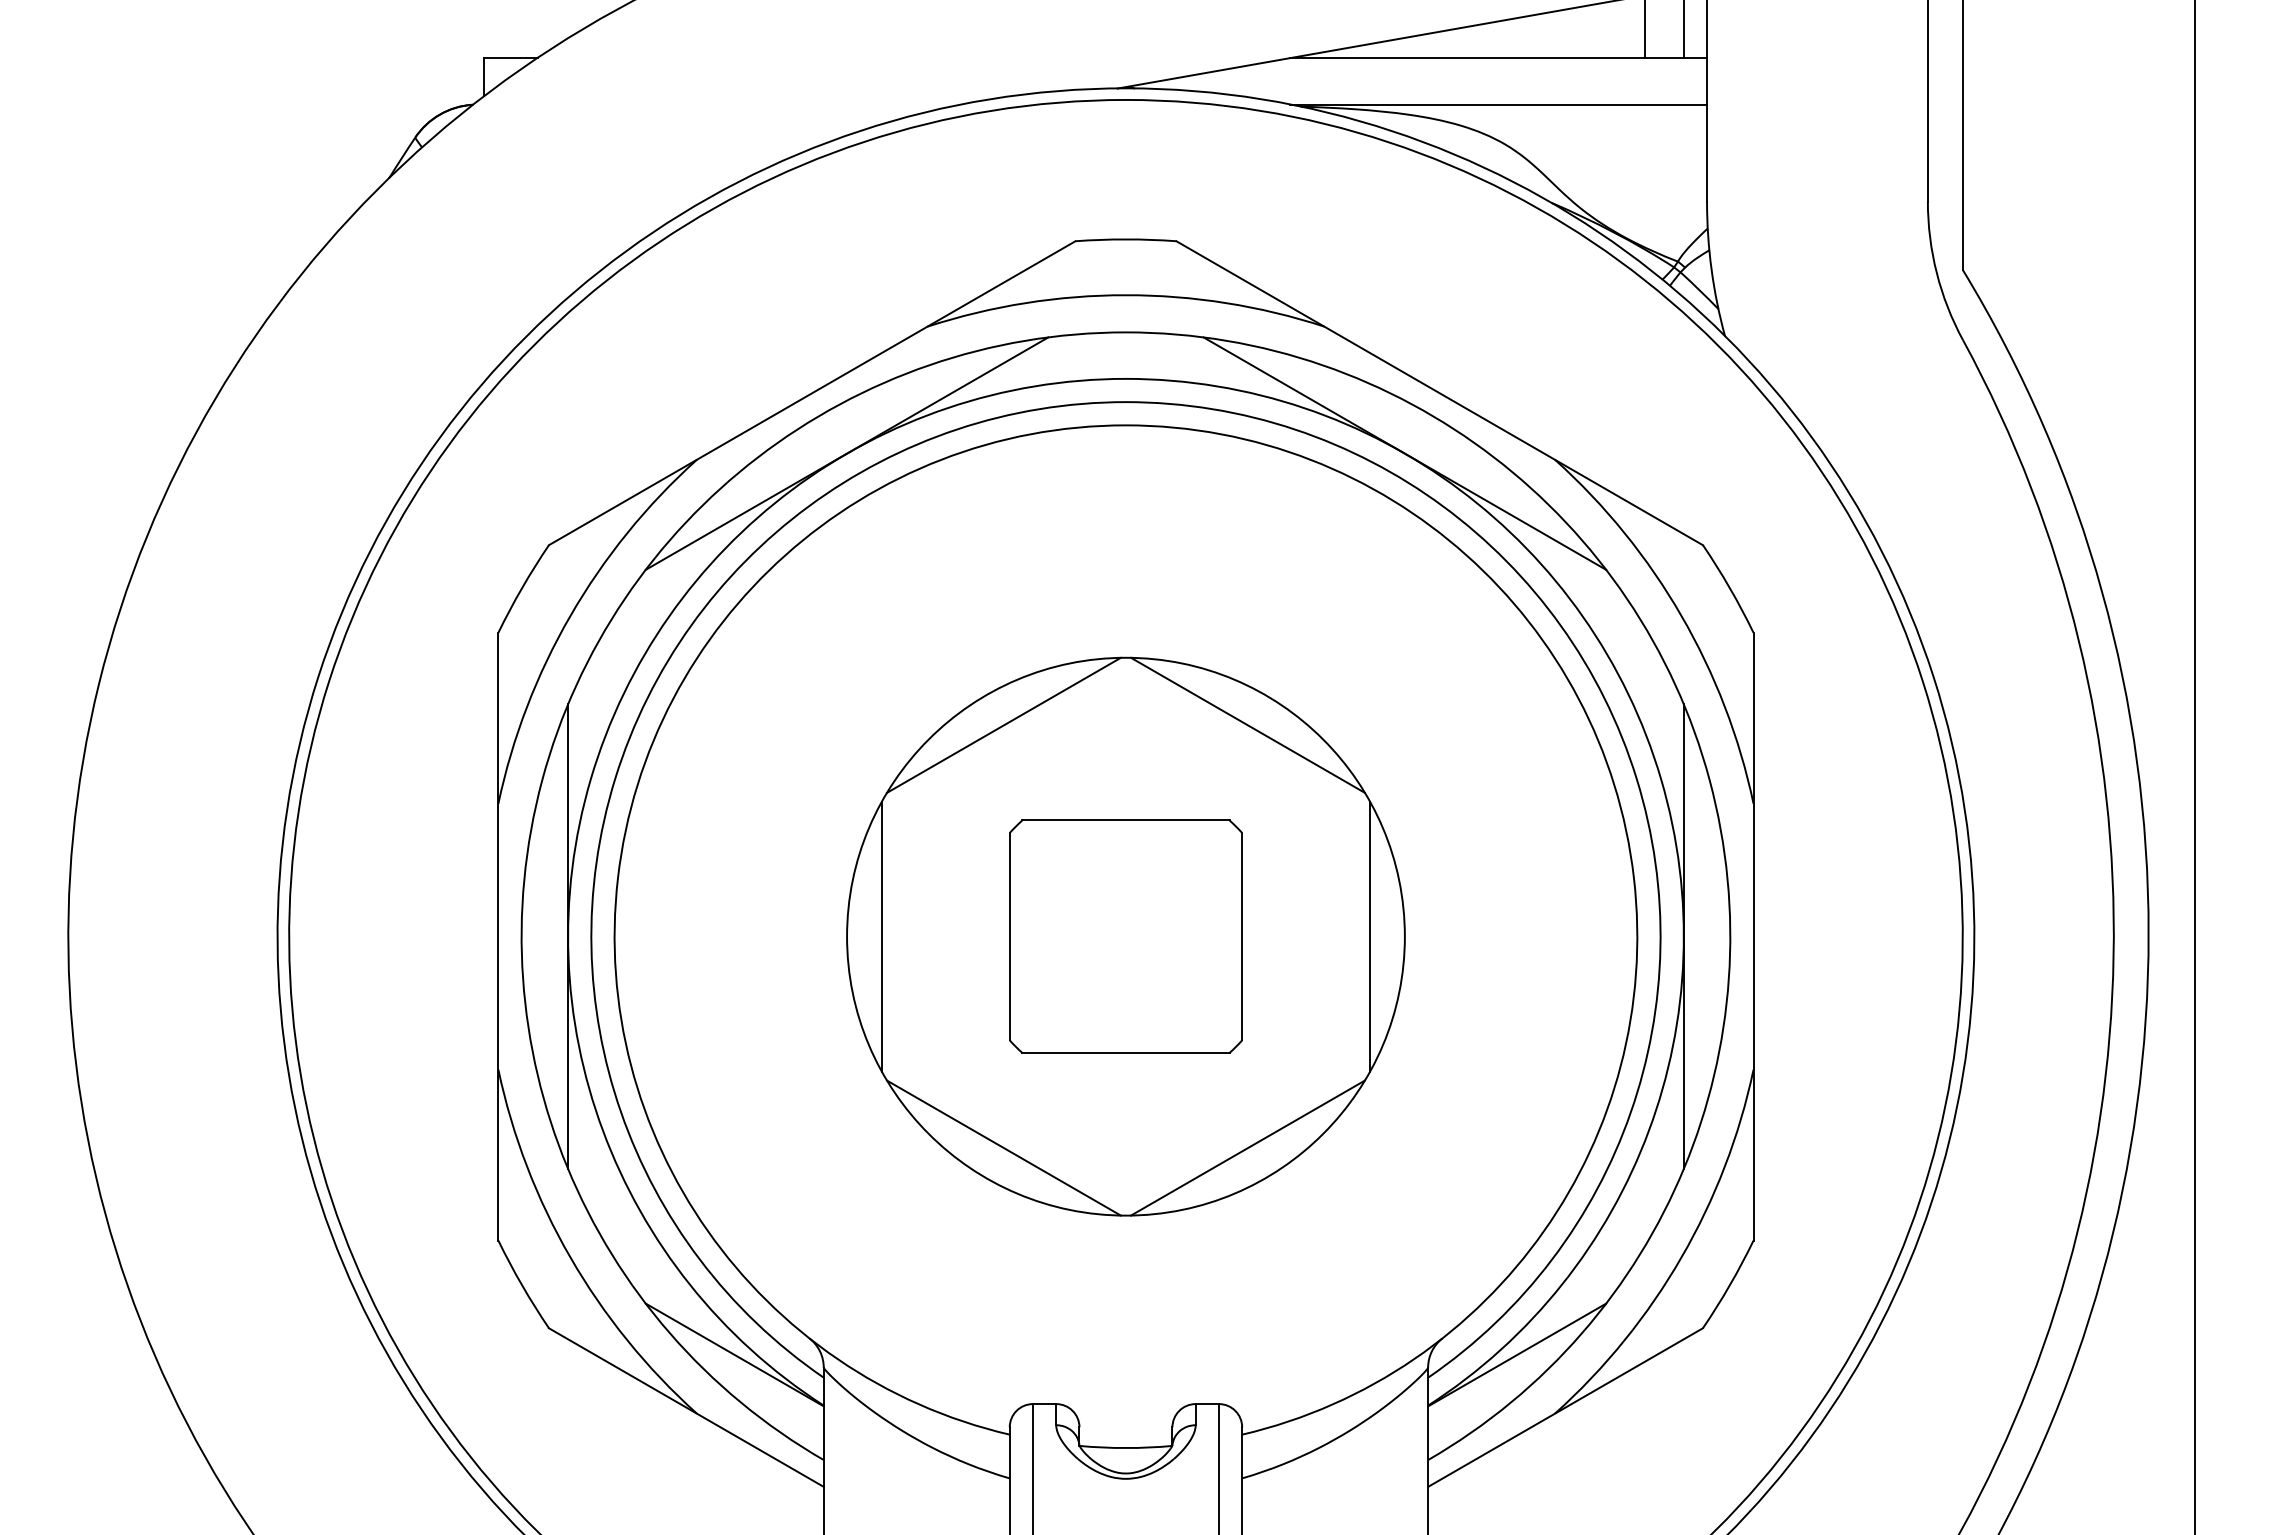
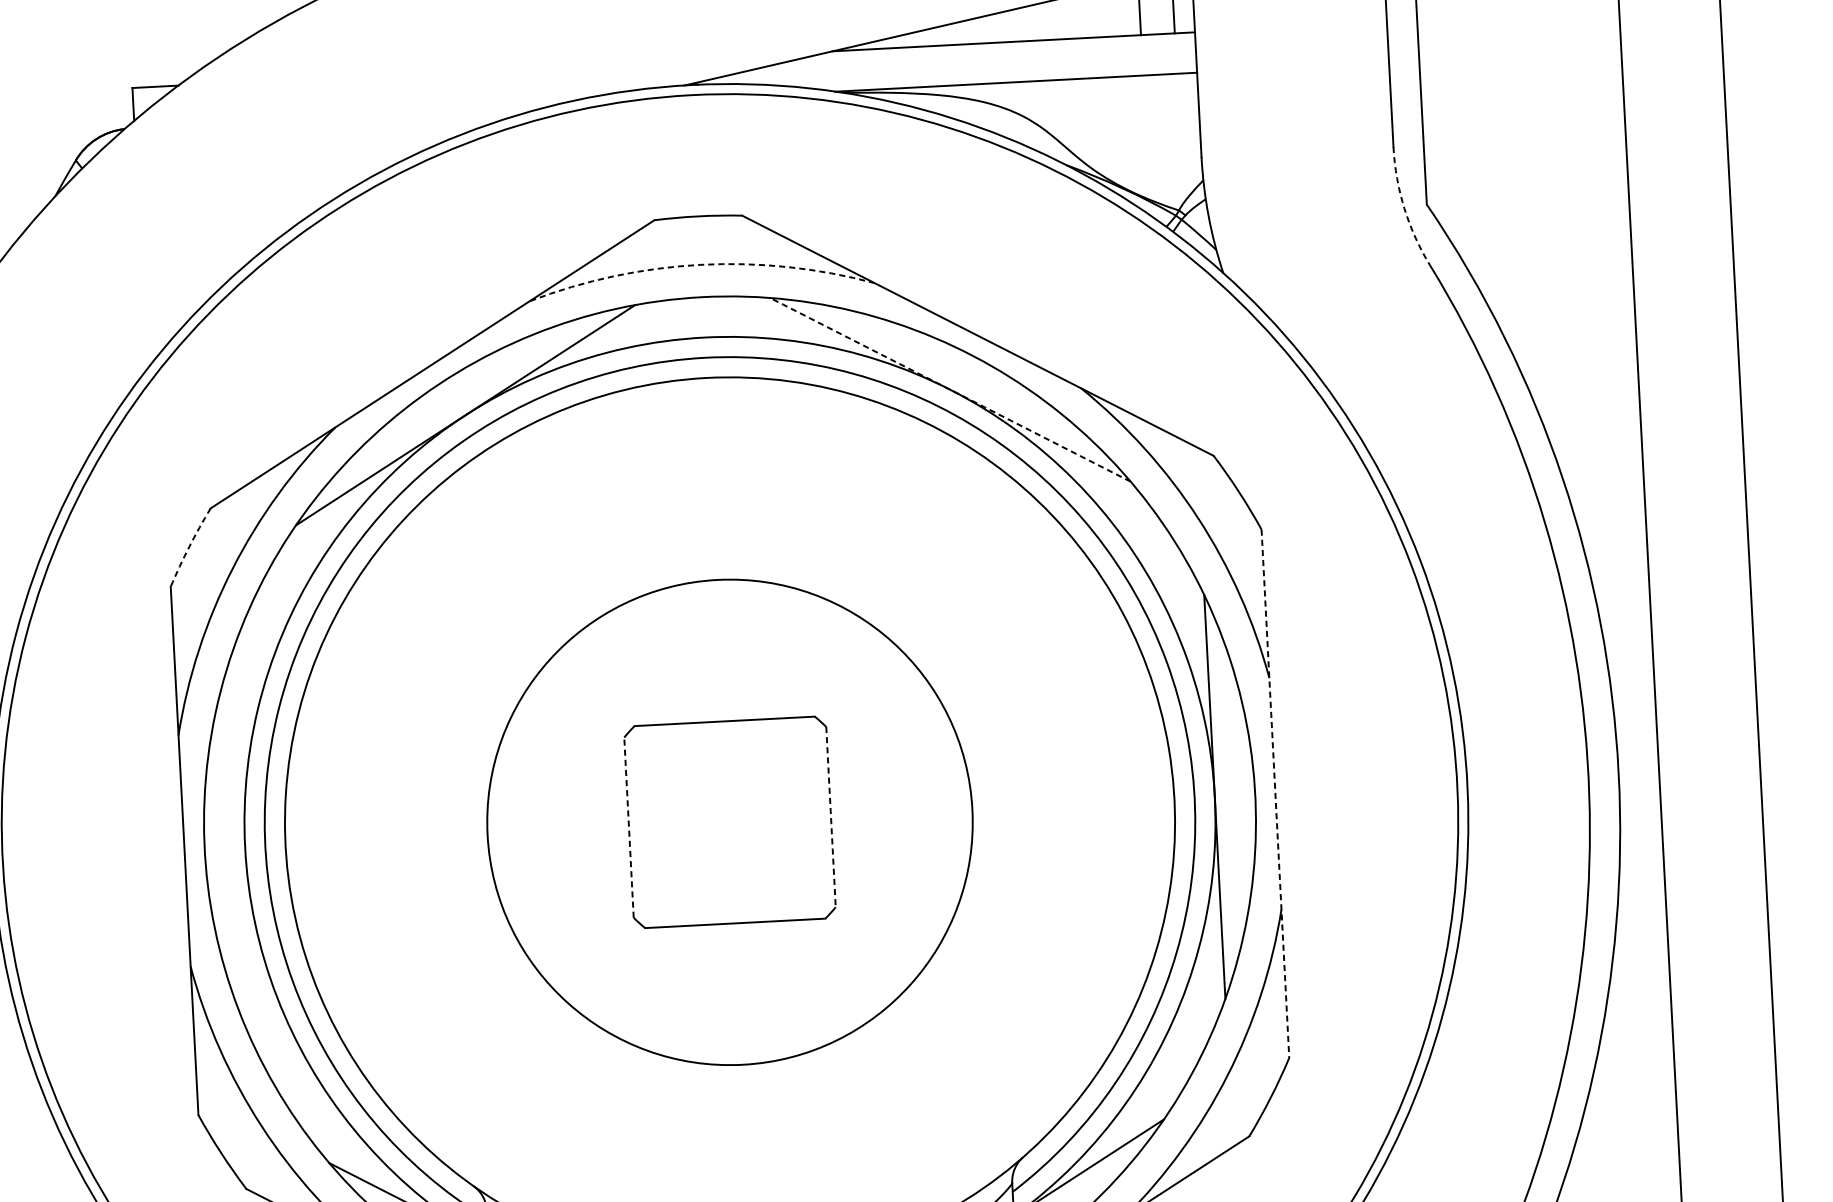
arc: (1936, 273) -> (1404, 209), solid -> dashed
arc: (1125, 295) -> (700, 265), solid -> dashed
line: (1404, 453) -> (950, 389), solid -> dashed
arc: (522, 588) -> (189, 547), solid -> dashed
line: (1003, 724) -> (613, 643), removed
line: (1247, 724) -> (825, 632), removed
line: (568, 936) -> (245, 847), removed
line: (881, 936) -> (517, 833), removed
line: (1009, 936) -> (628, 827), solid -> dashed
line: (1242, 936) -> (831, 816), solid -> dashed
line: (1370, 936) -> (942, 811), removed
line: (1753, 936) -> (1275, 793), solid -> dashed
line: (1003, 1147) -> (633, 1011), removed
line: (1247, 1147) -> (845, 1000), removed

